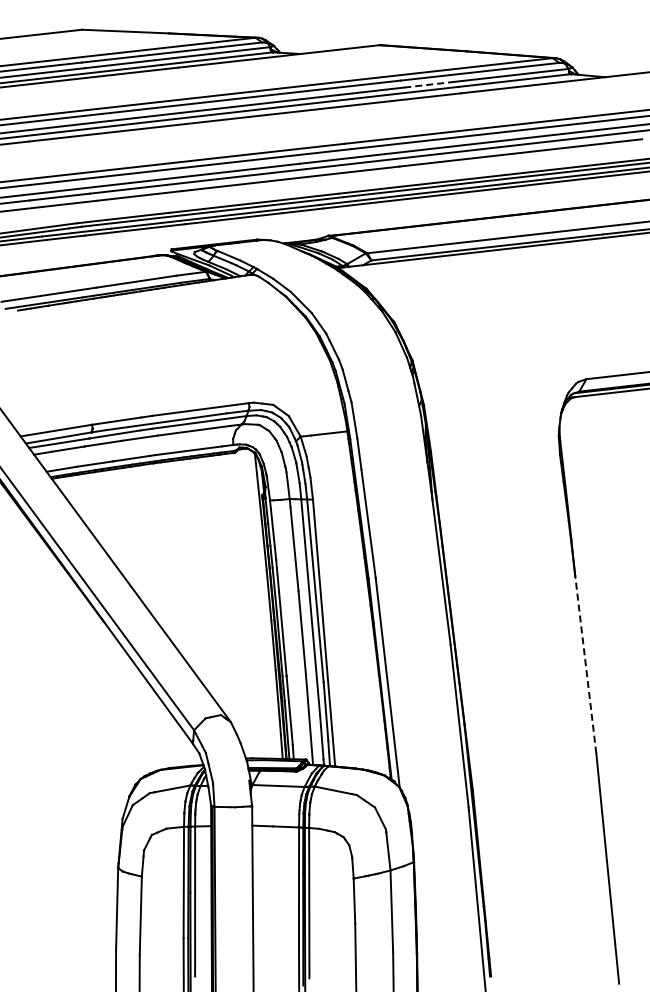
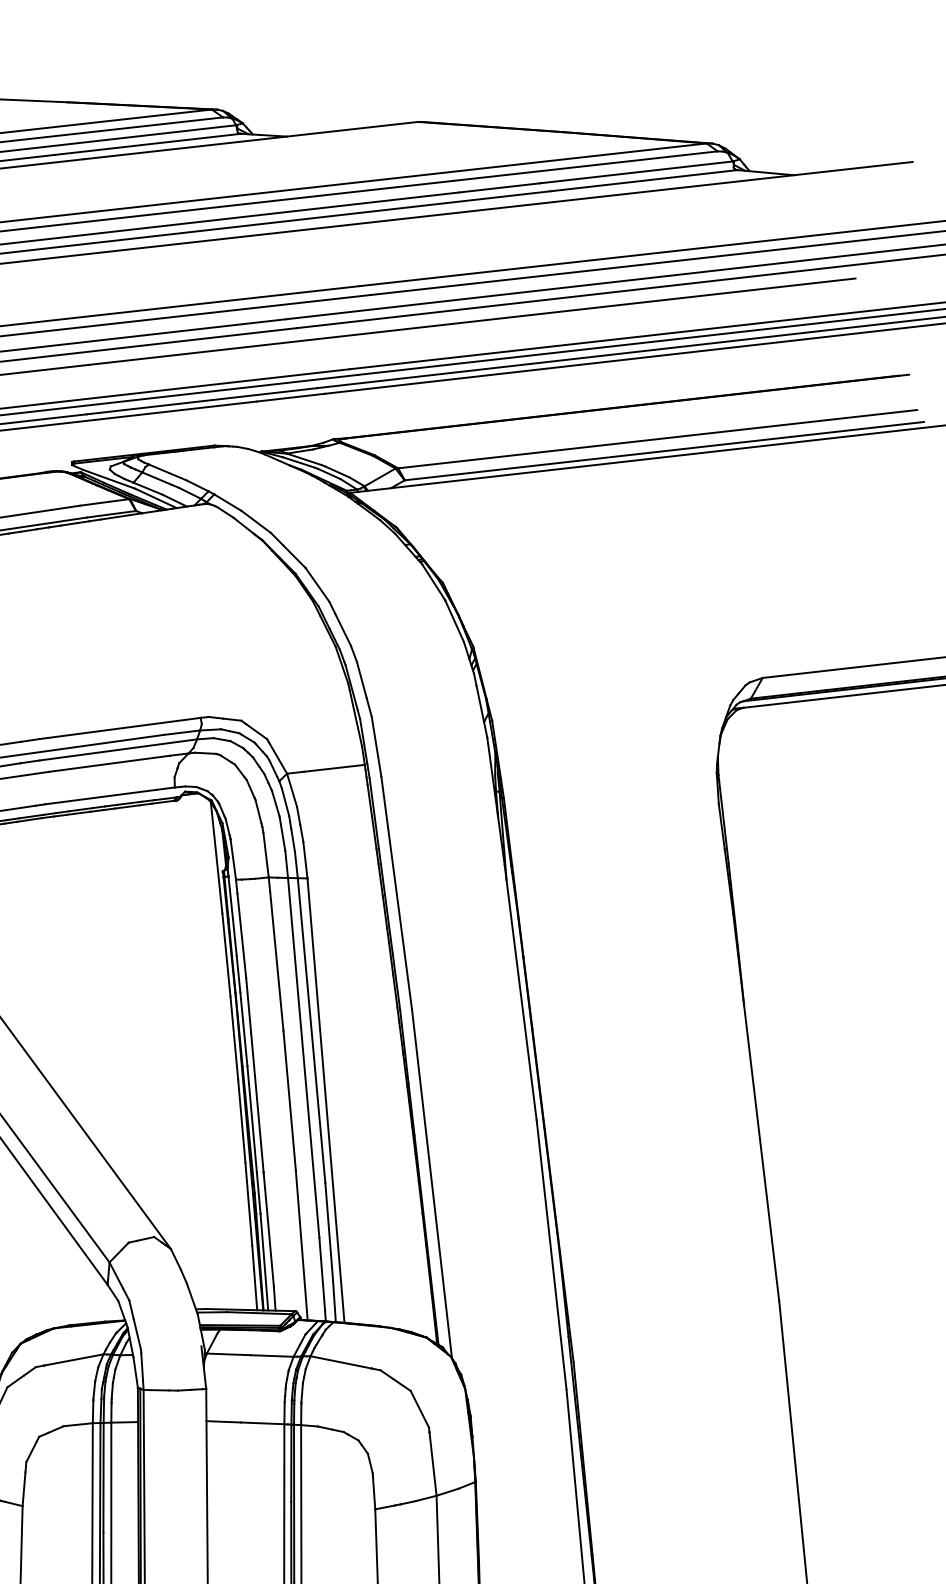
line: (428, 84) -> (499, 187), dashed -> solid
line: (585, 664) -> (761, 1152), dashed -> solid

